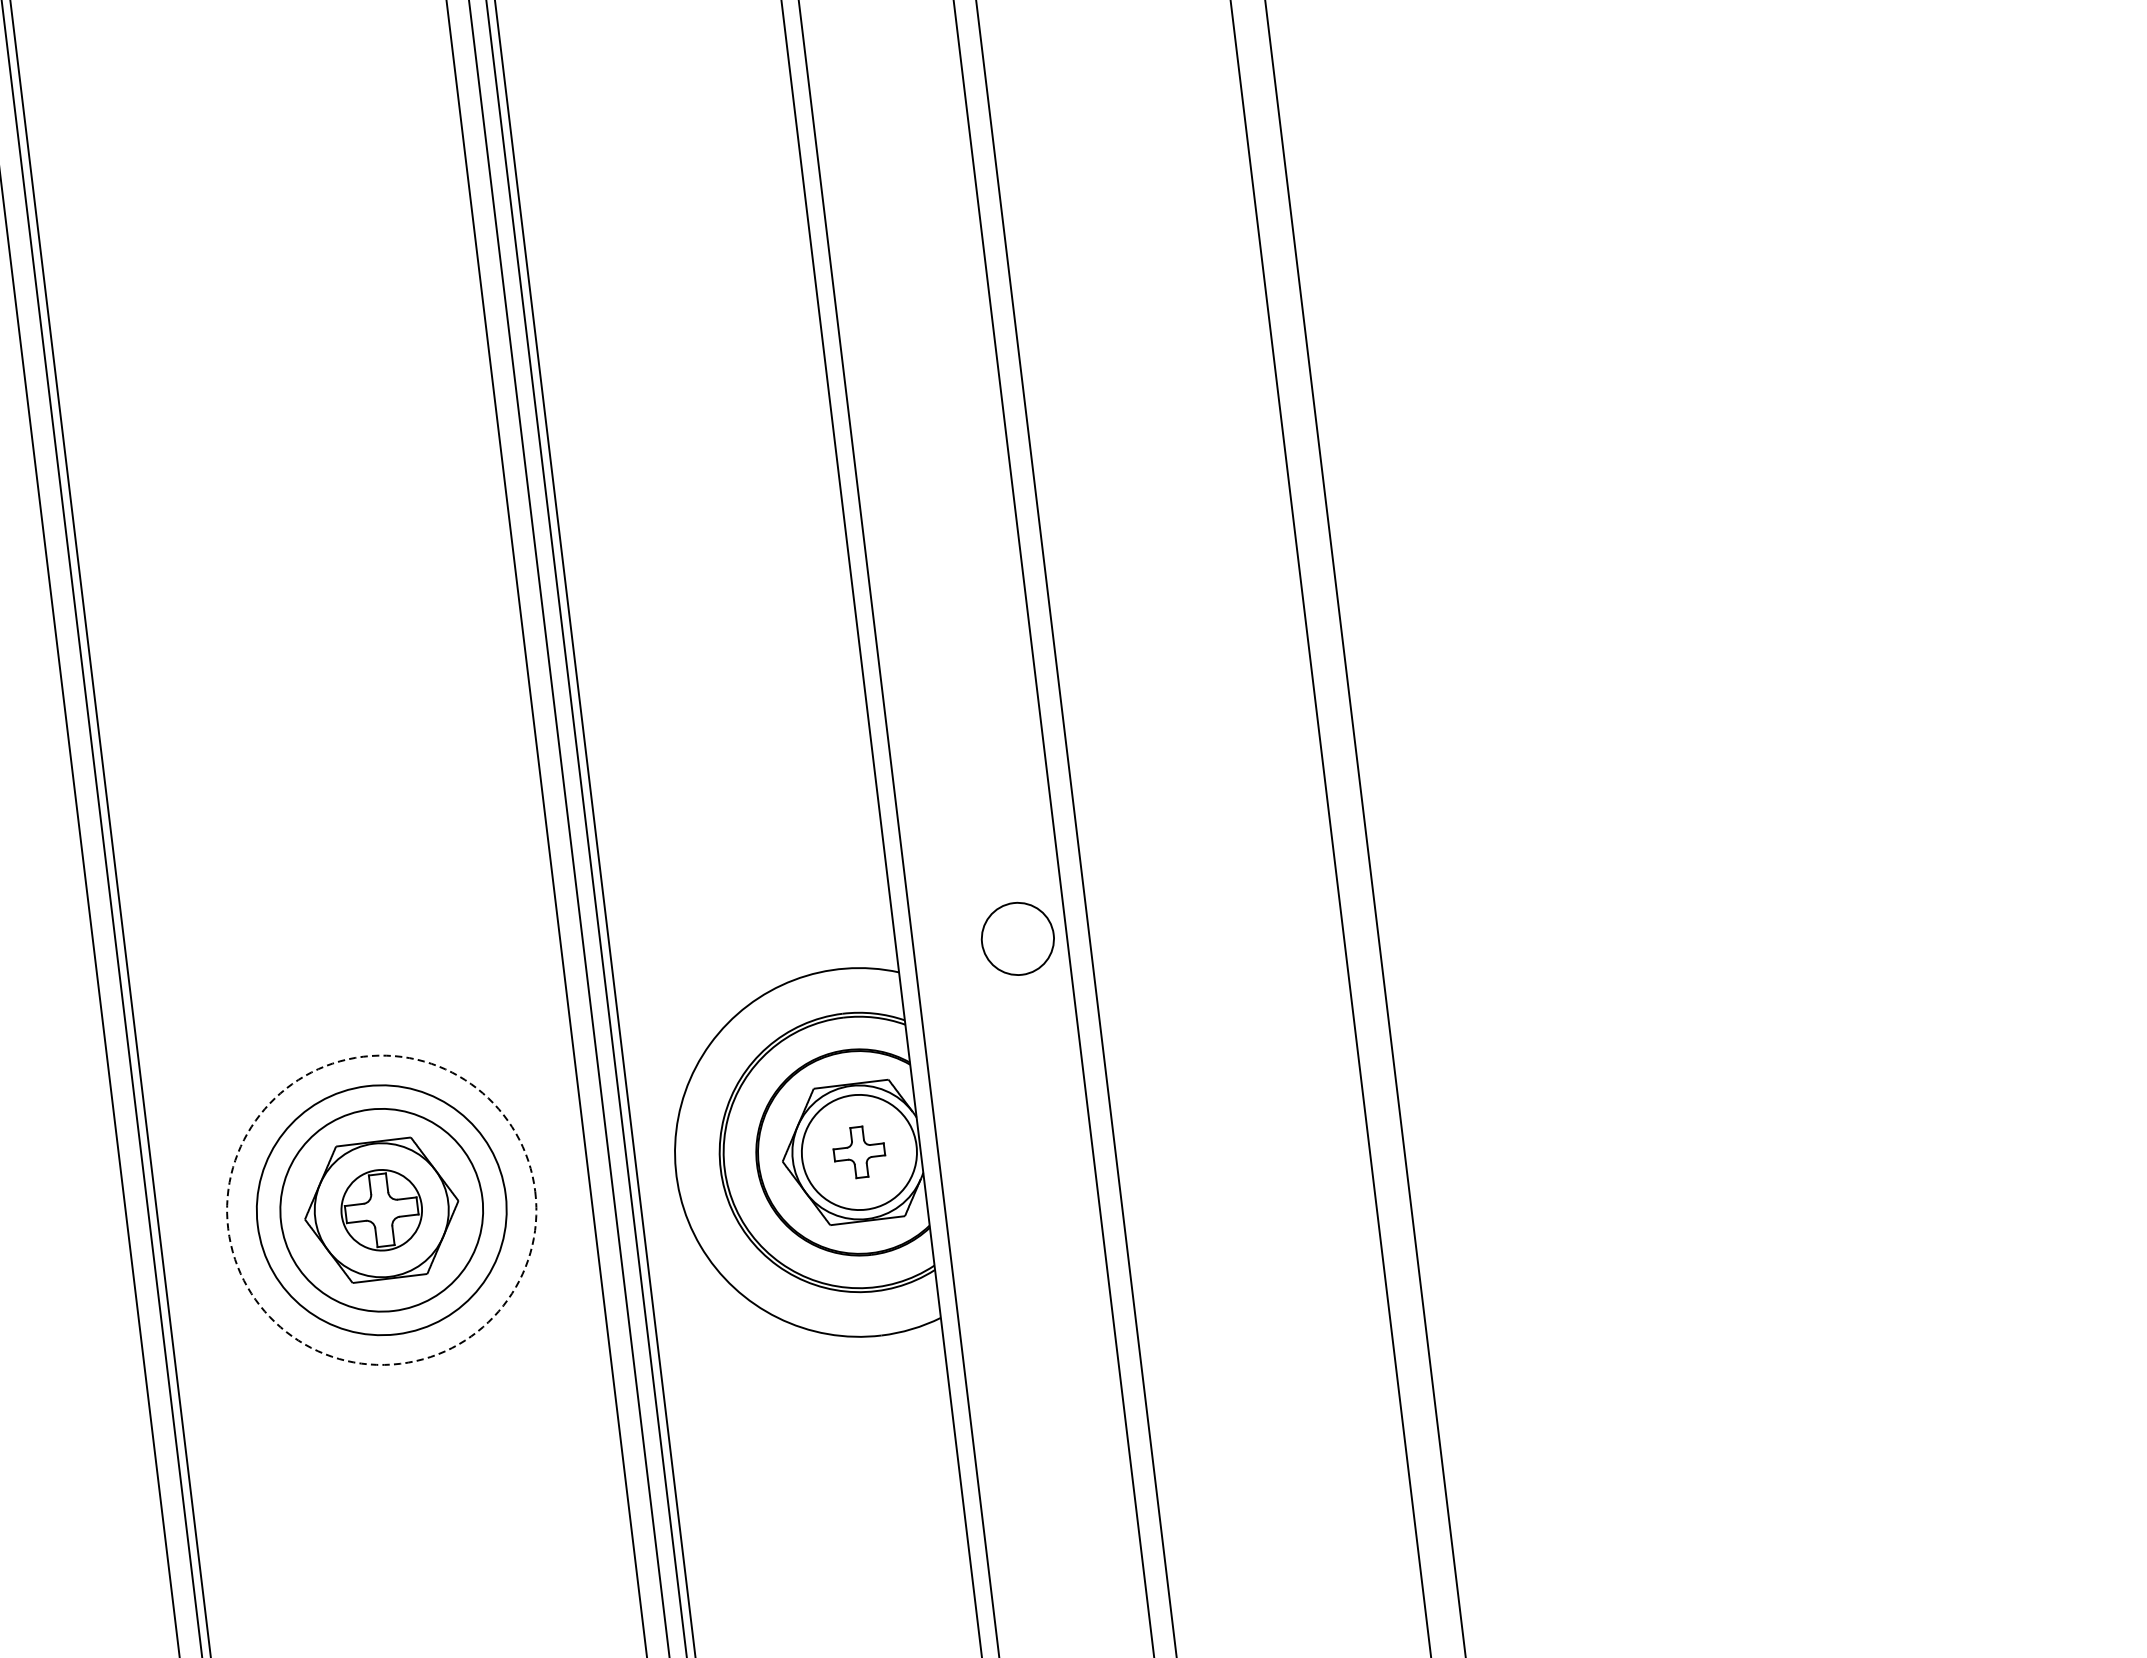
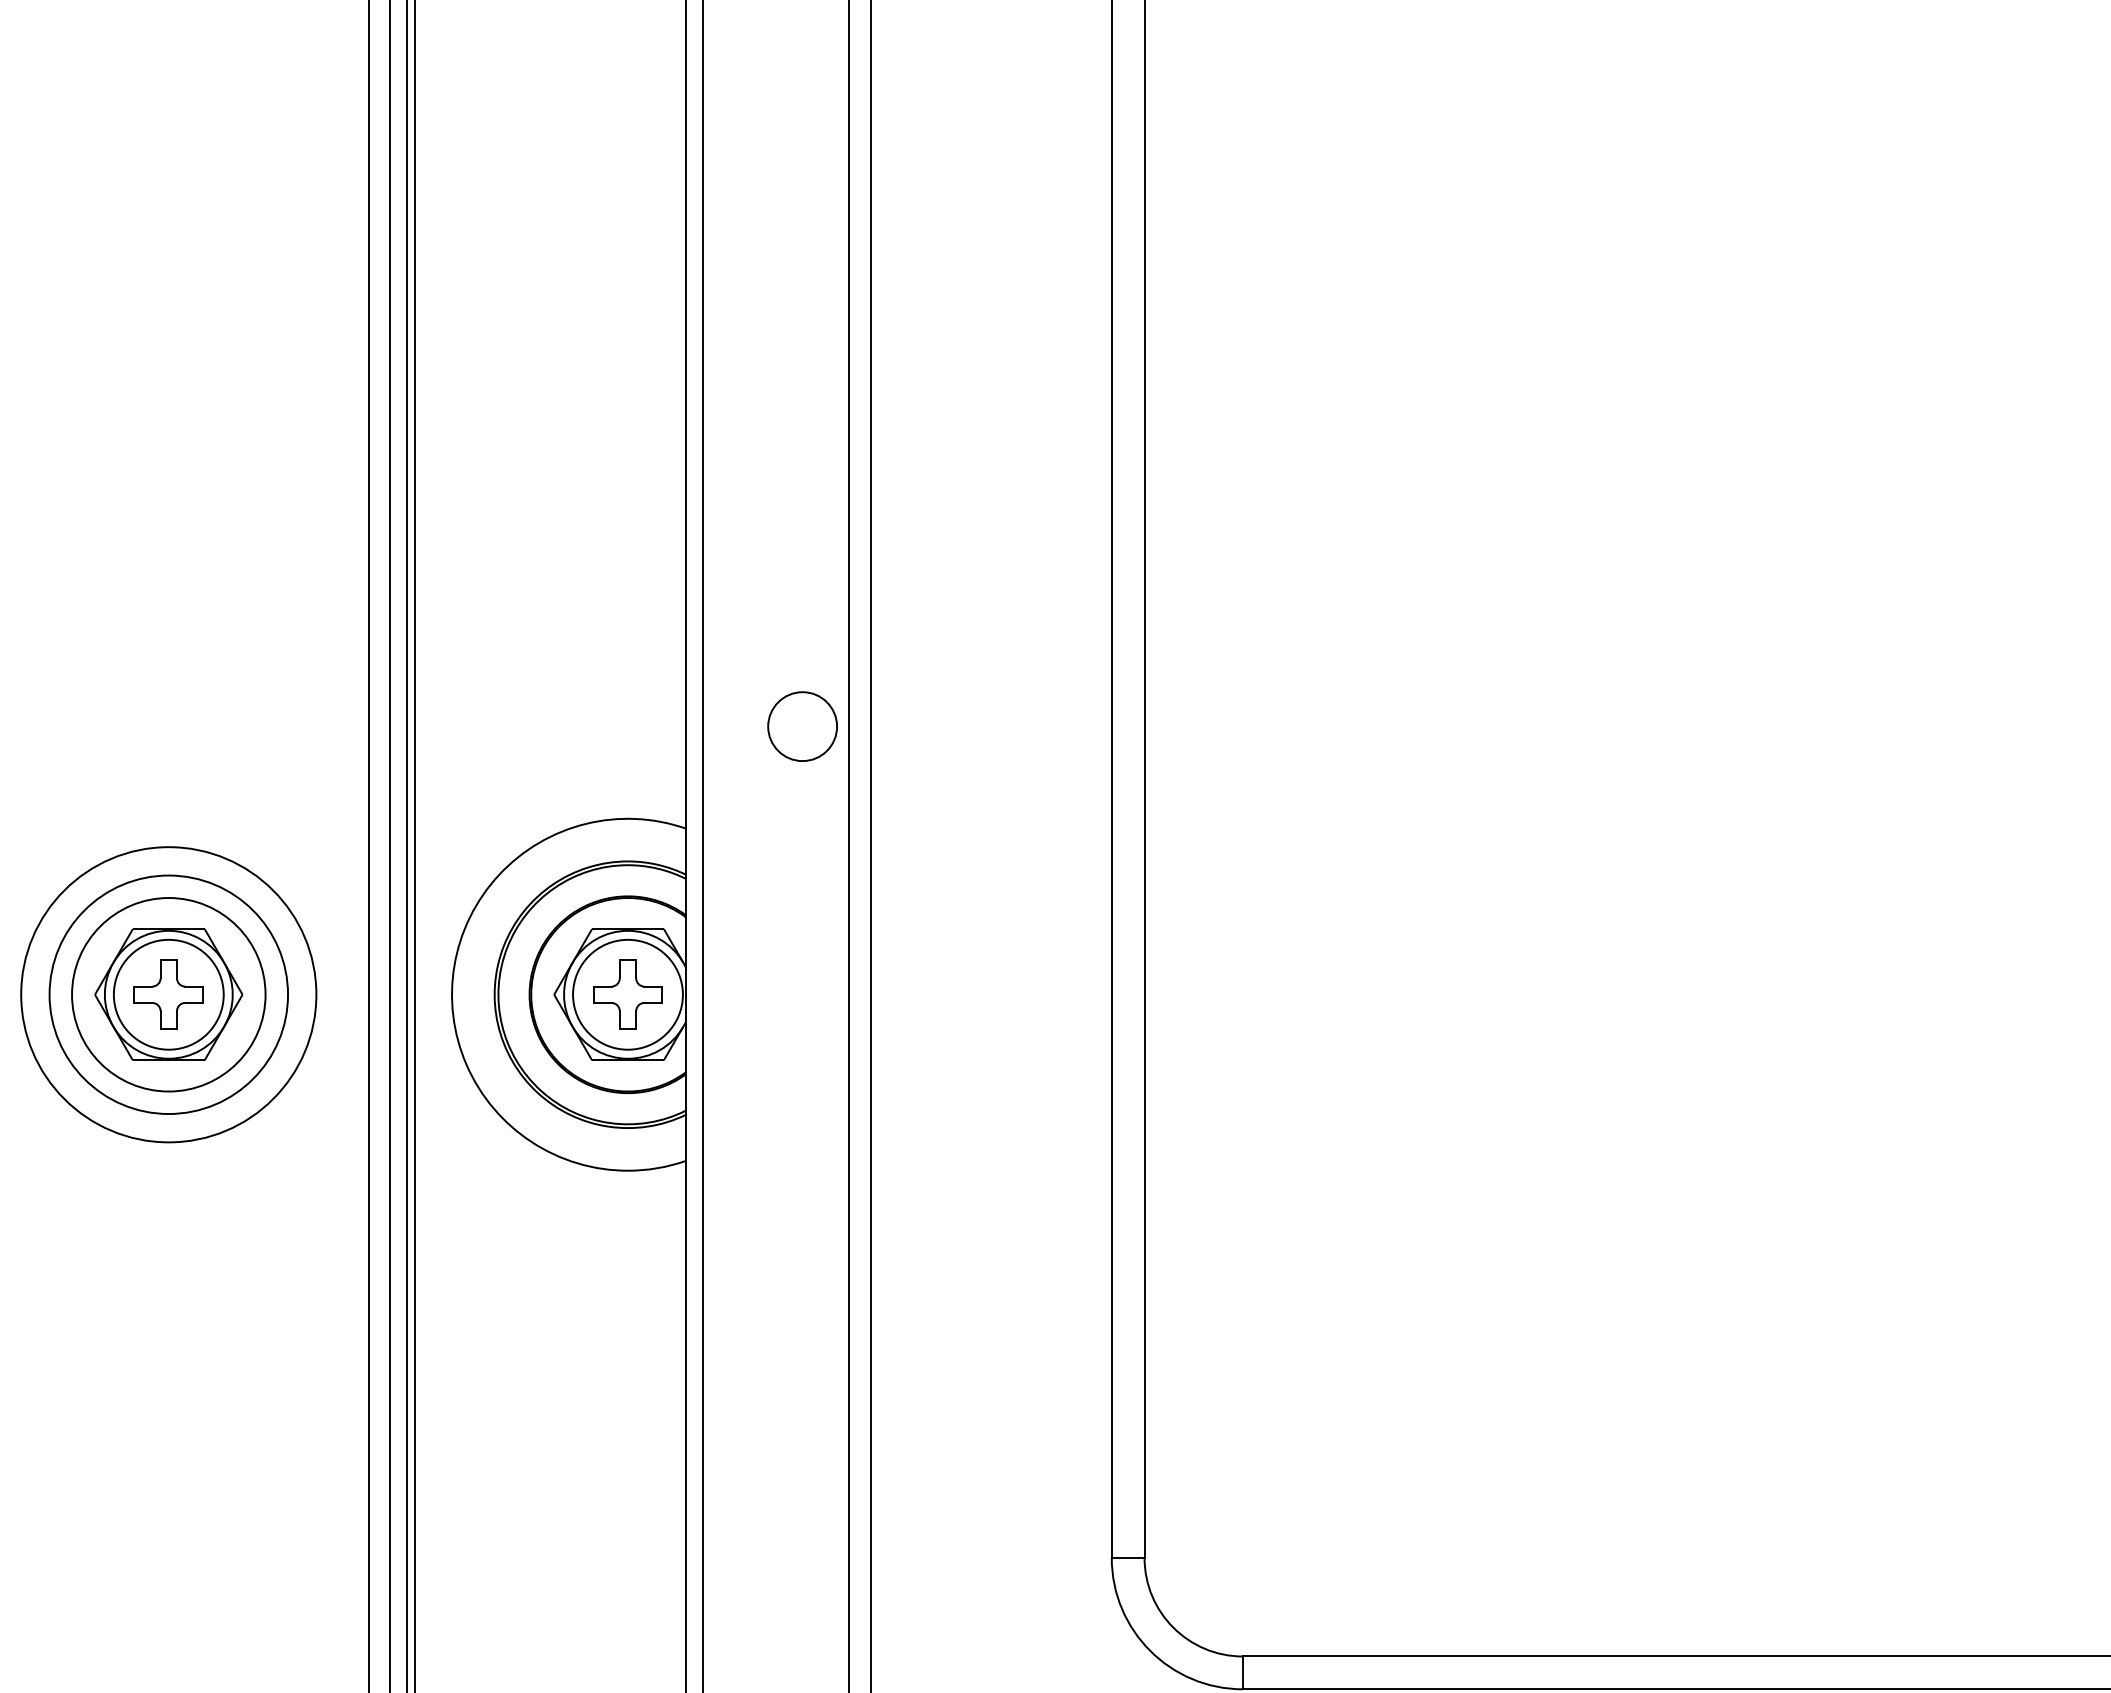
circle: (1017, 938) -> (802, 726), moved
part: (858, 1152) -> (627, 994), size x1.43
circle: (381, 1210) -> (168, 994), dashed -> solid
circle: (381, 1210) -> (168, 994), size x1.43

